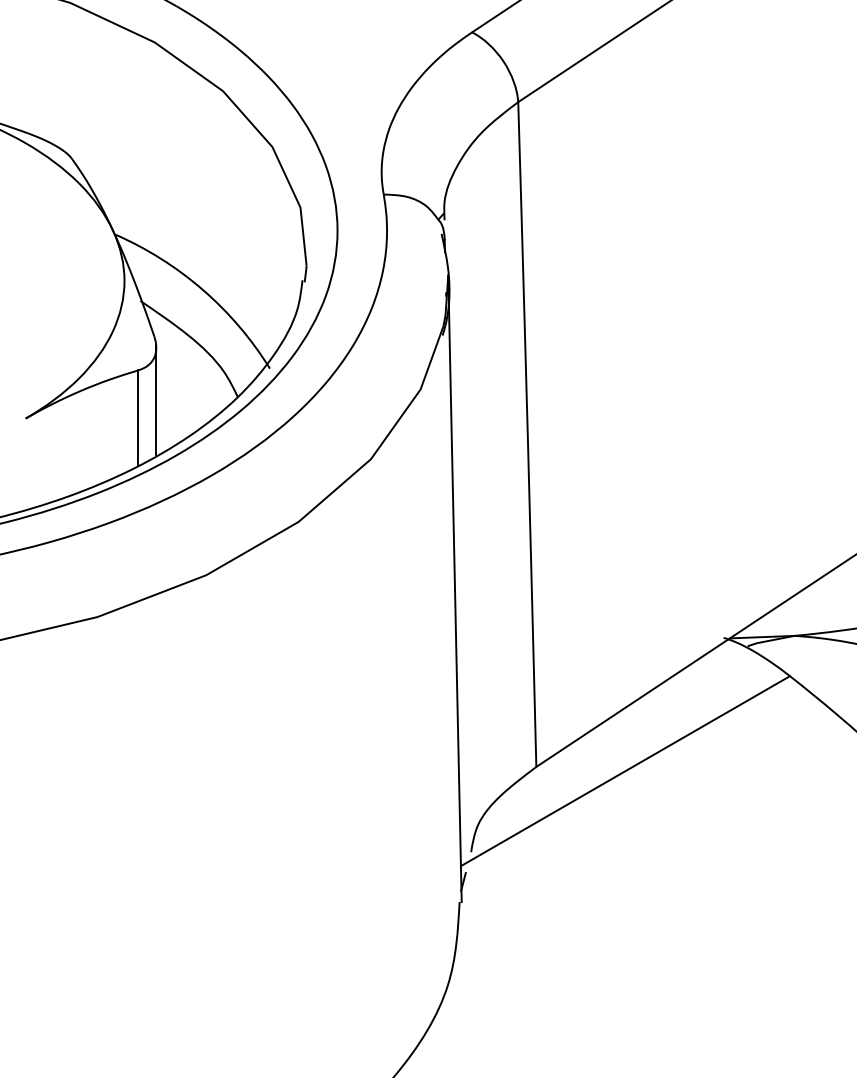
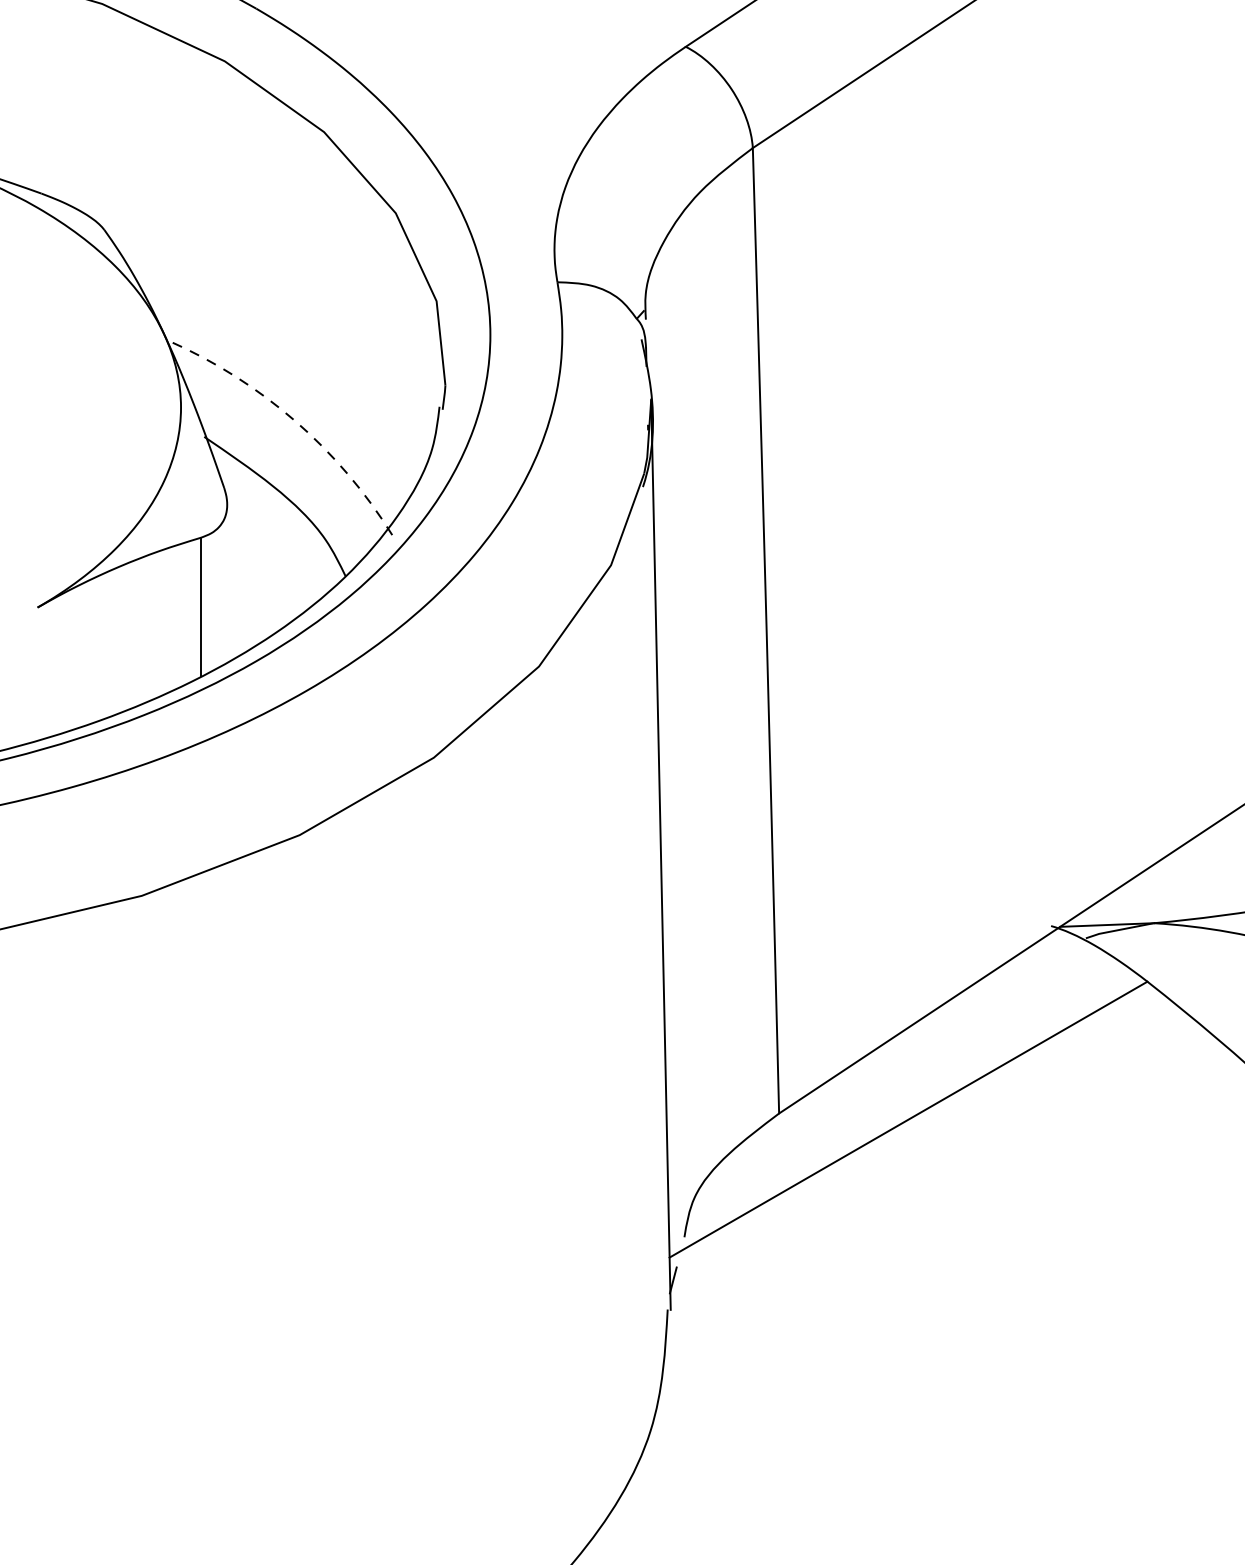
arc: (203, 290) -> (295, 421), solid -> dashed
line: (156, 400) -> (227, 581), removed

